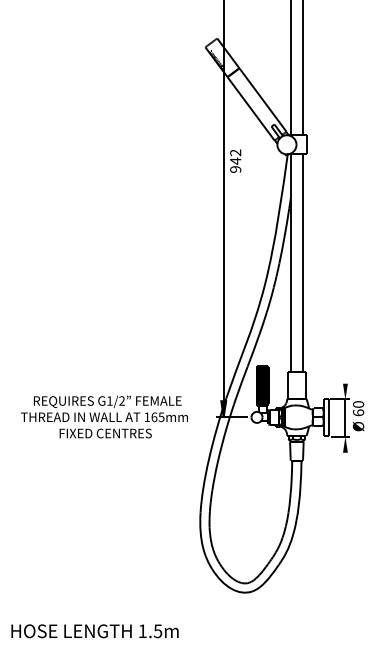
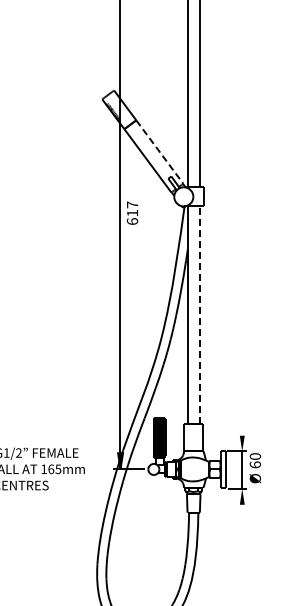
line: (263, 100) -> (160, 152), solid -> dashed
text: (235, 160) -> (132, 212), 942 -> 617
line: (302, 263) -> (199, 315), solid -> dashed

